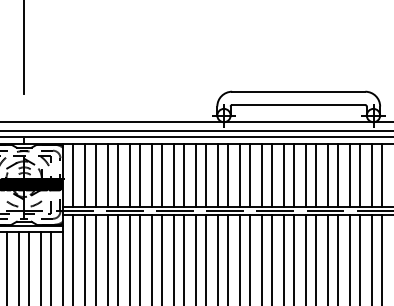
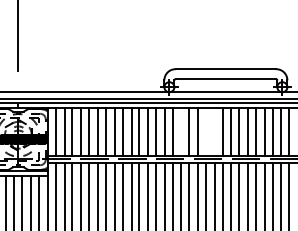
line: (240, 175) -> (181, 132), removed
line: (271, 175) -> (205, 132), removed
line: (283, 175) -> (214, 132), removed

